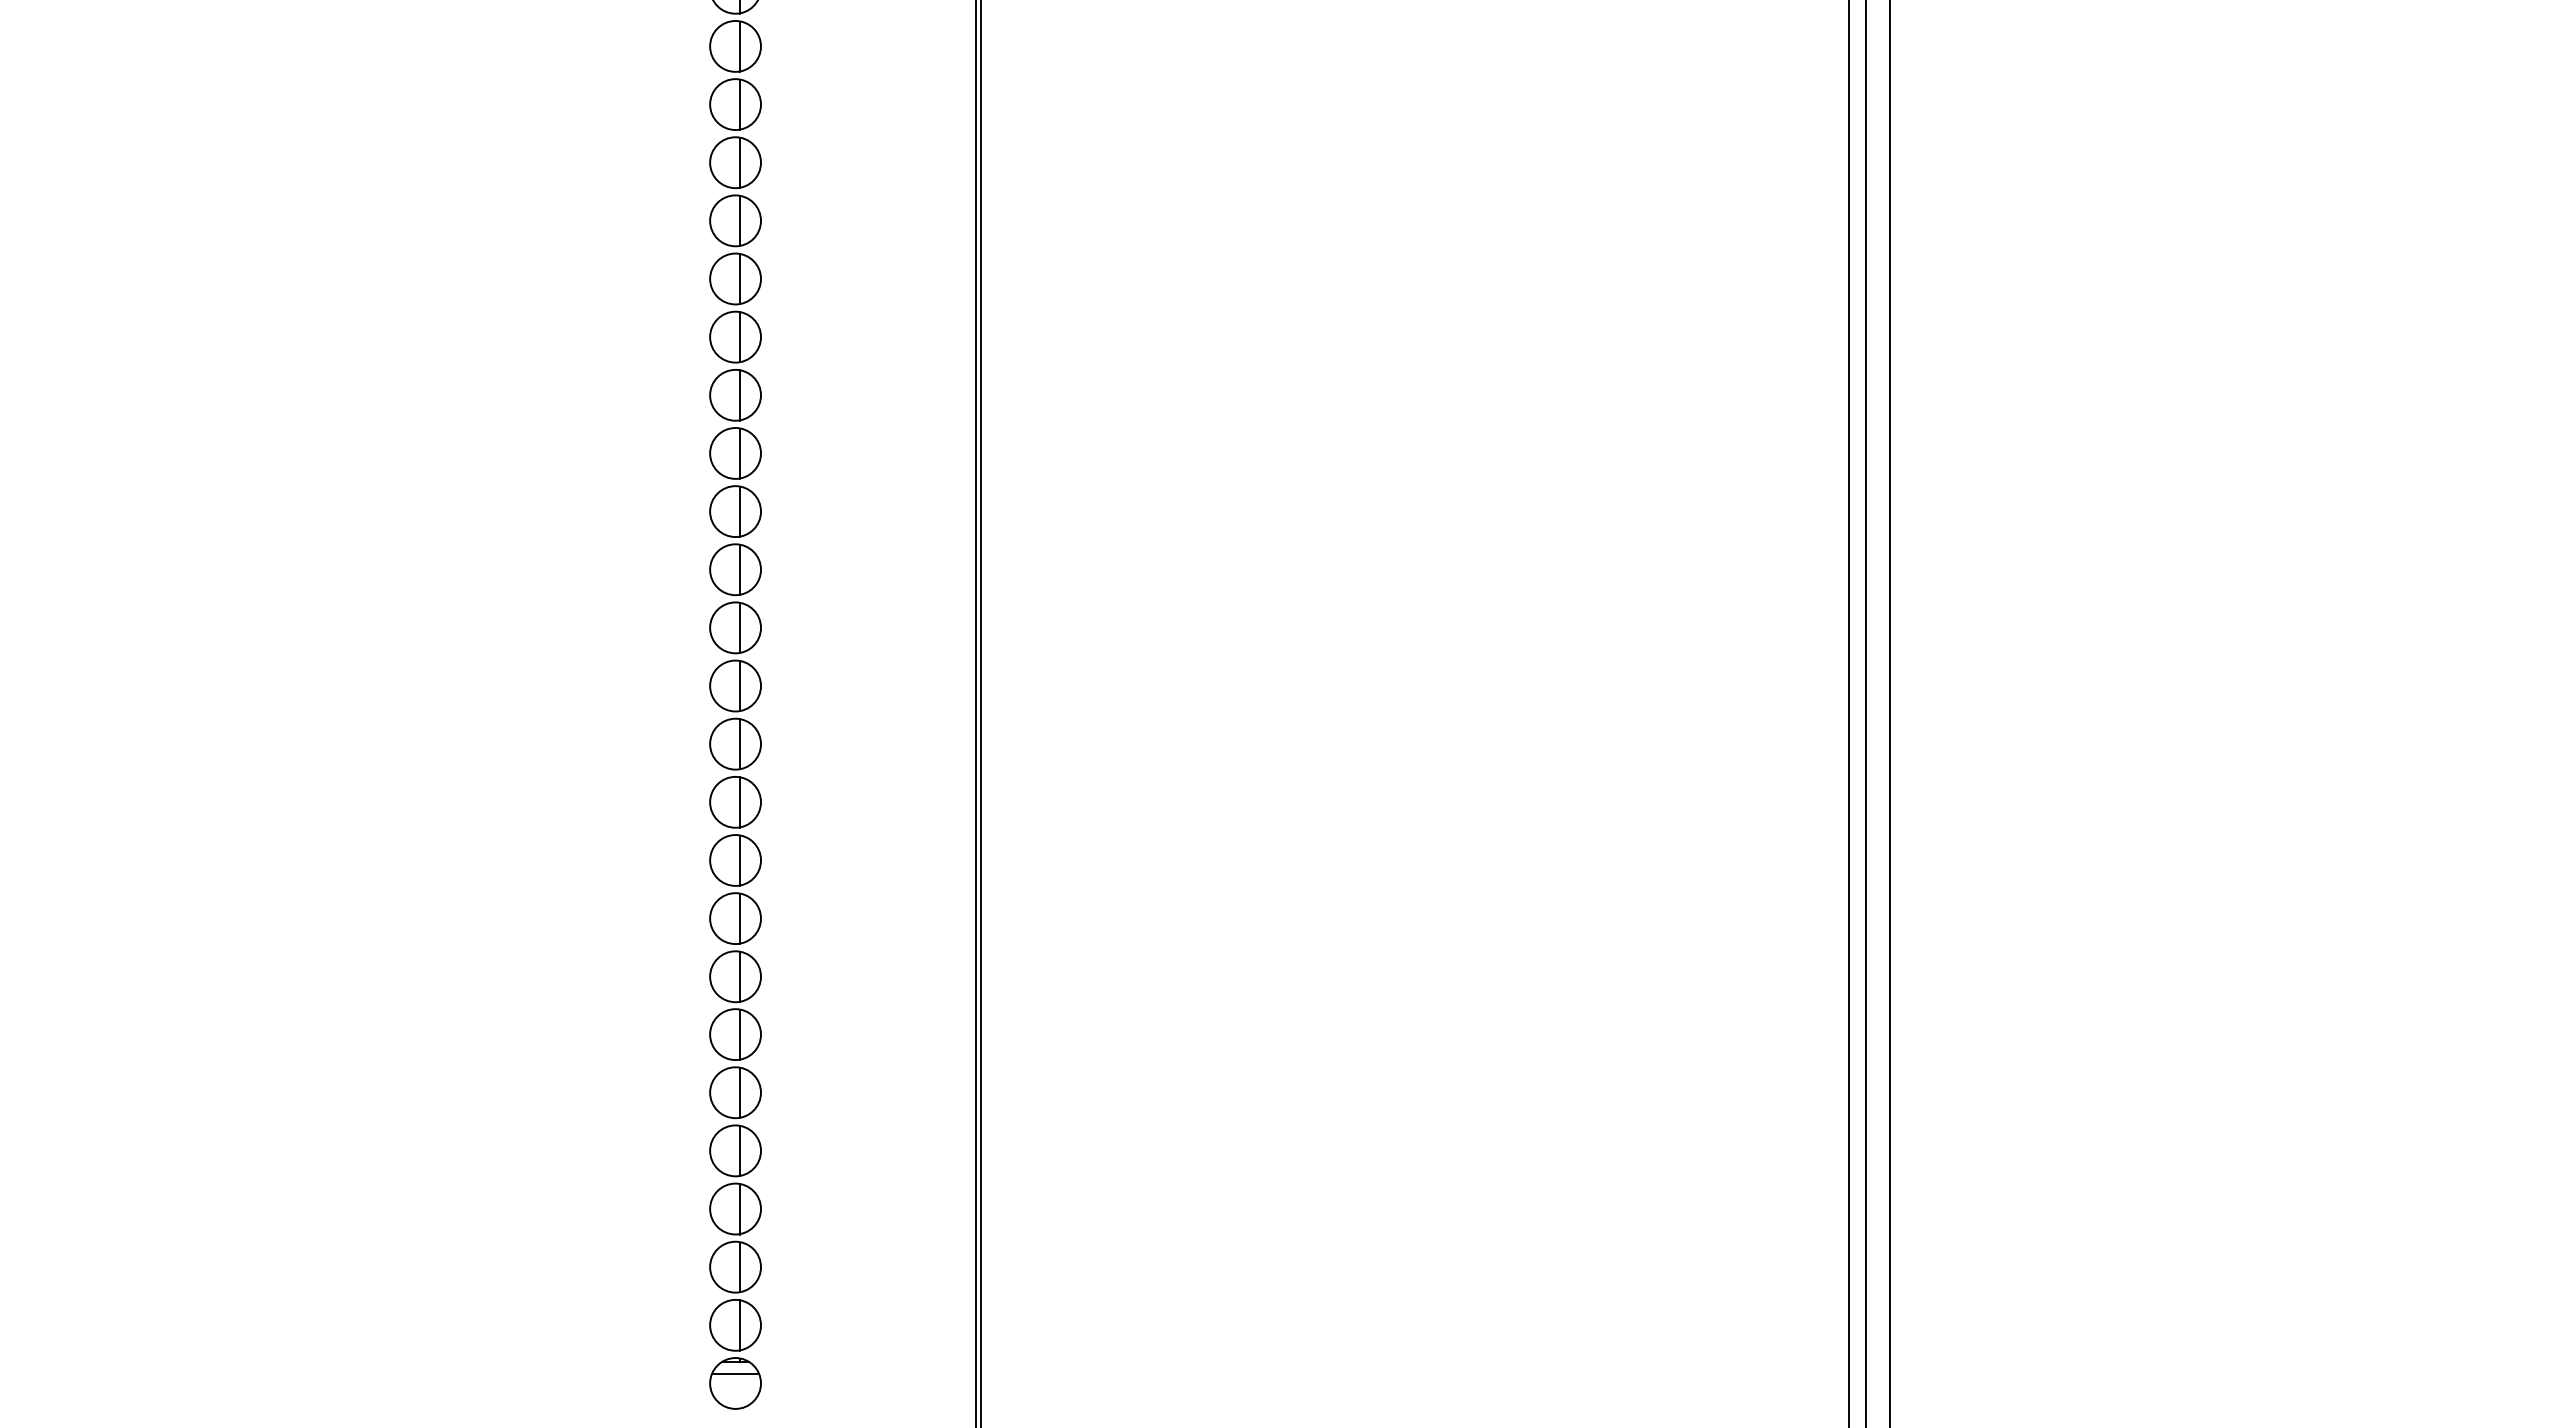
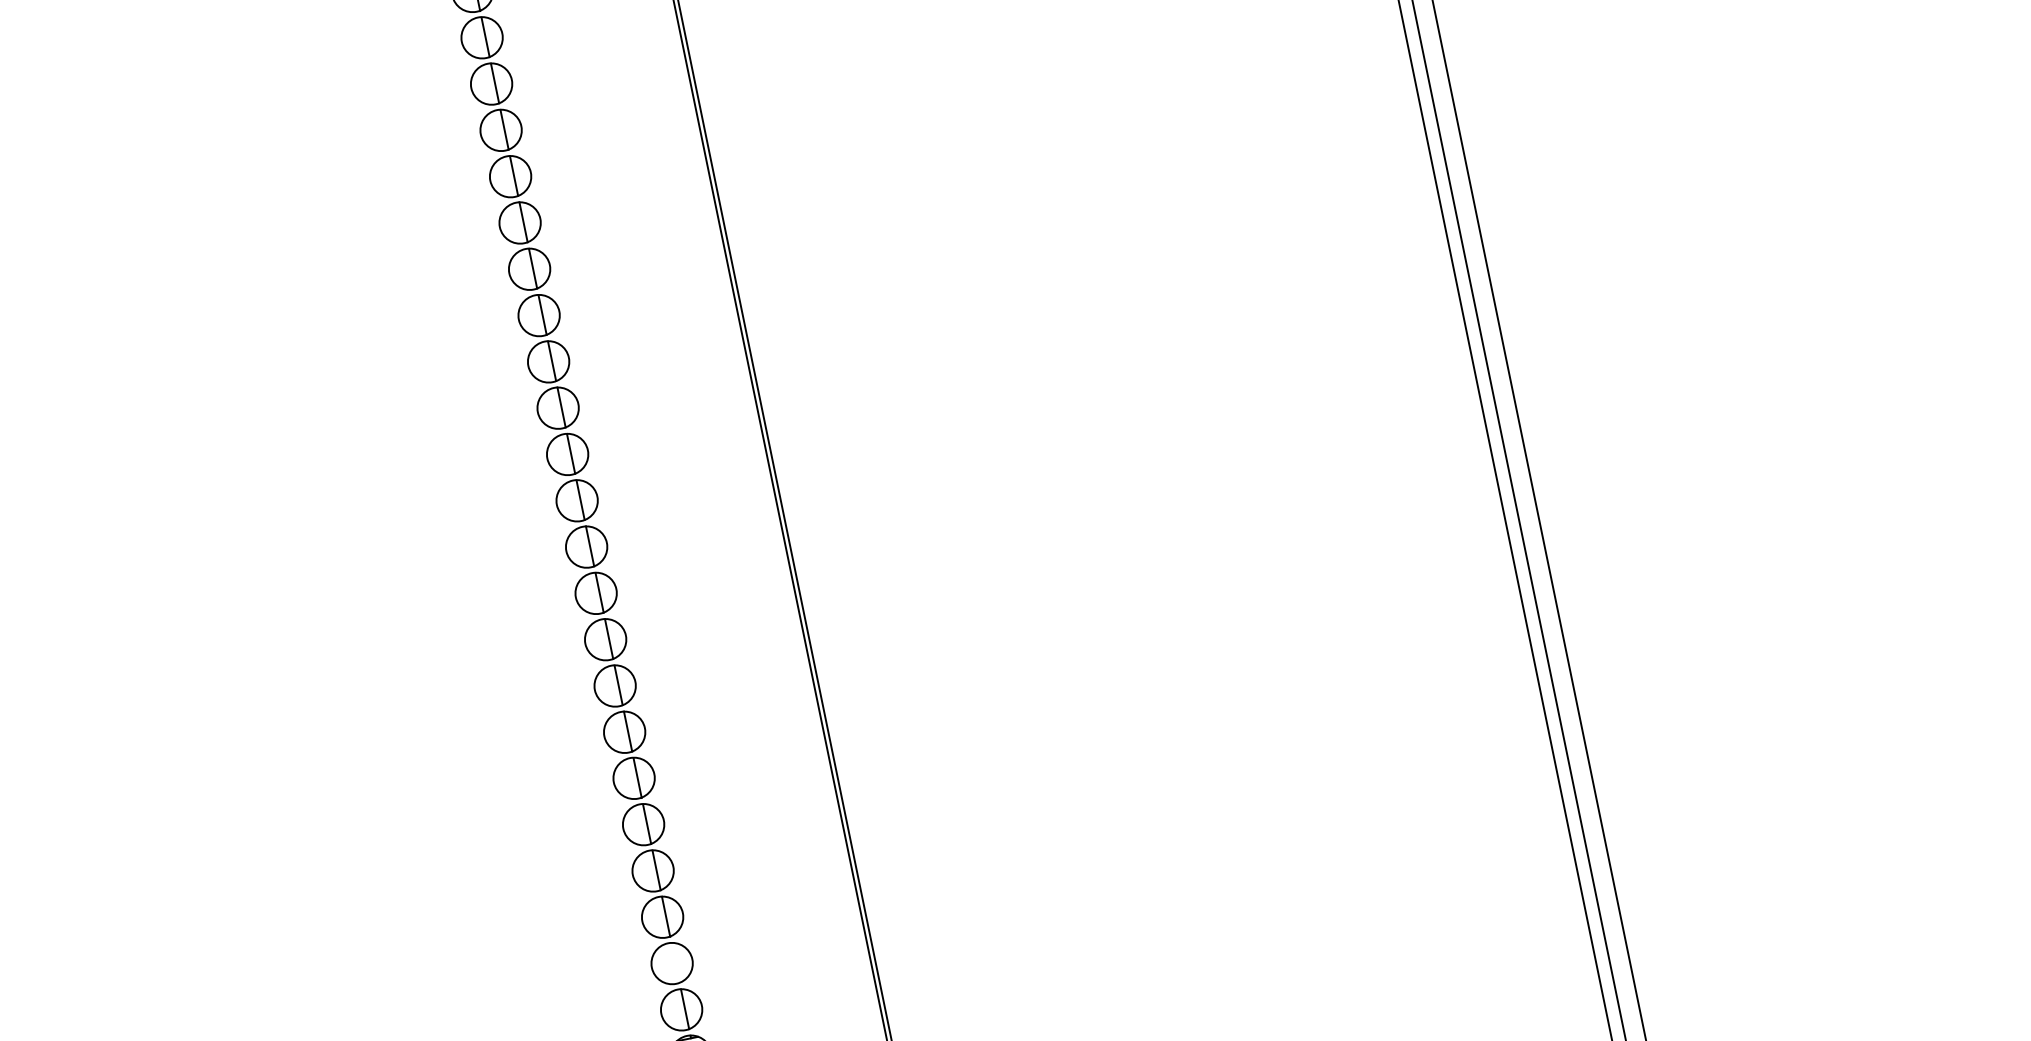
line: (739, 1267) -> (675, 963), removed

